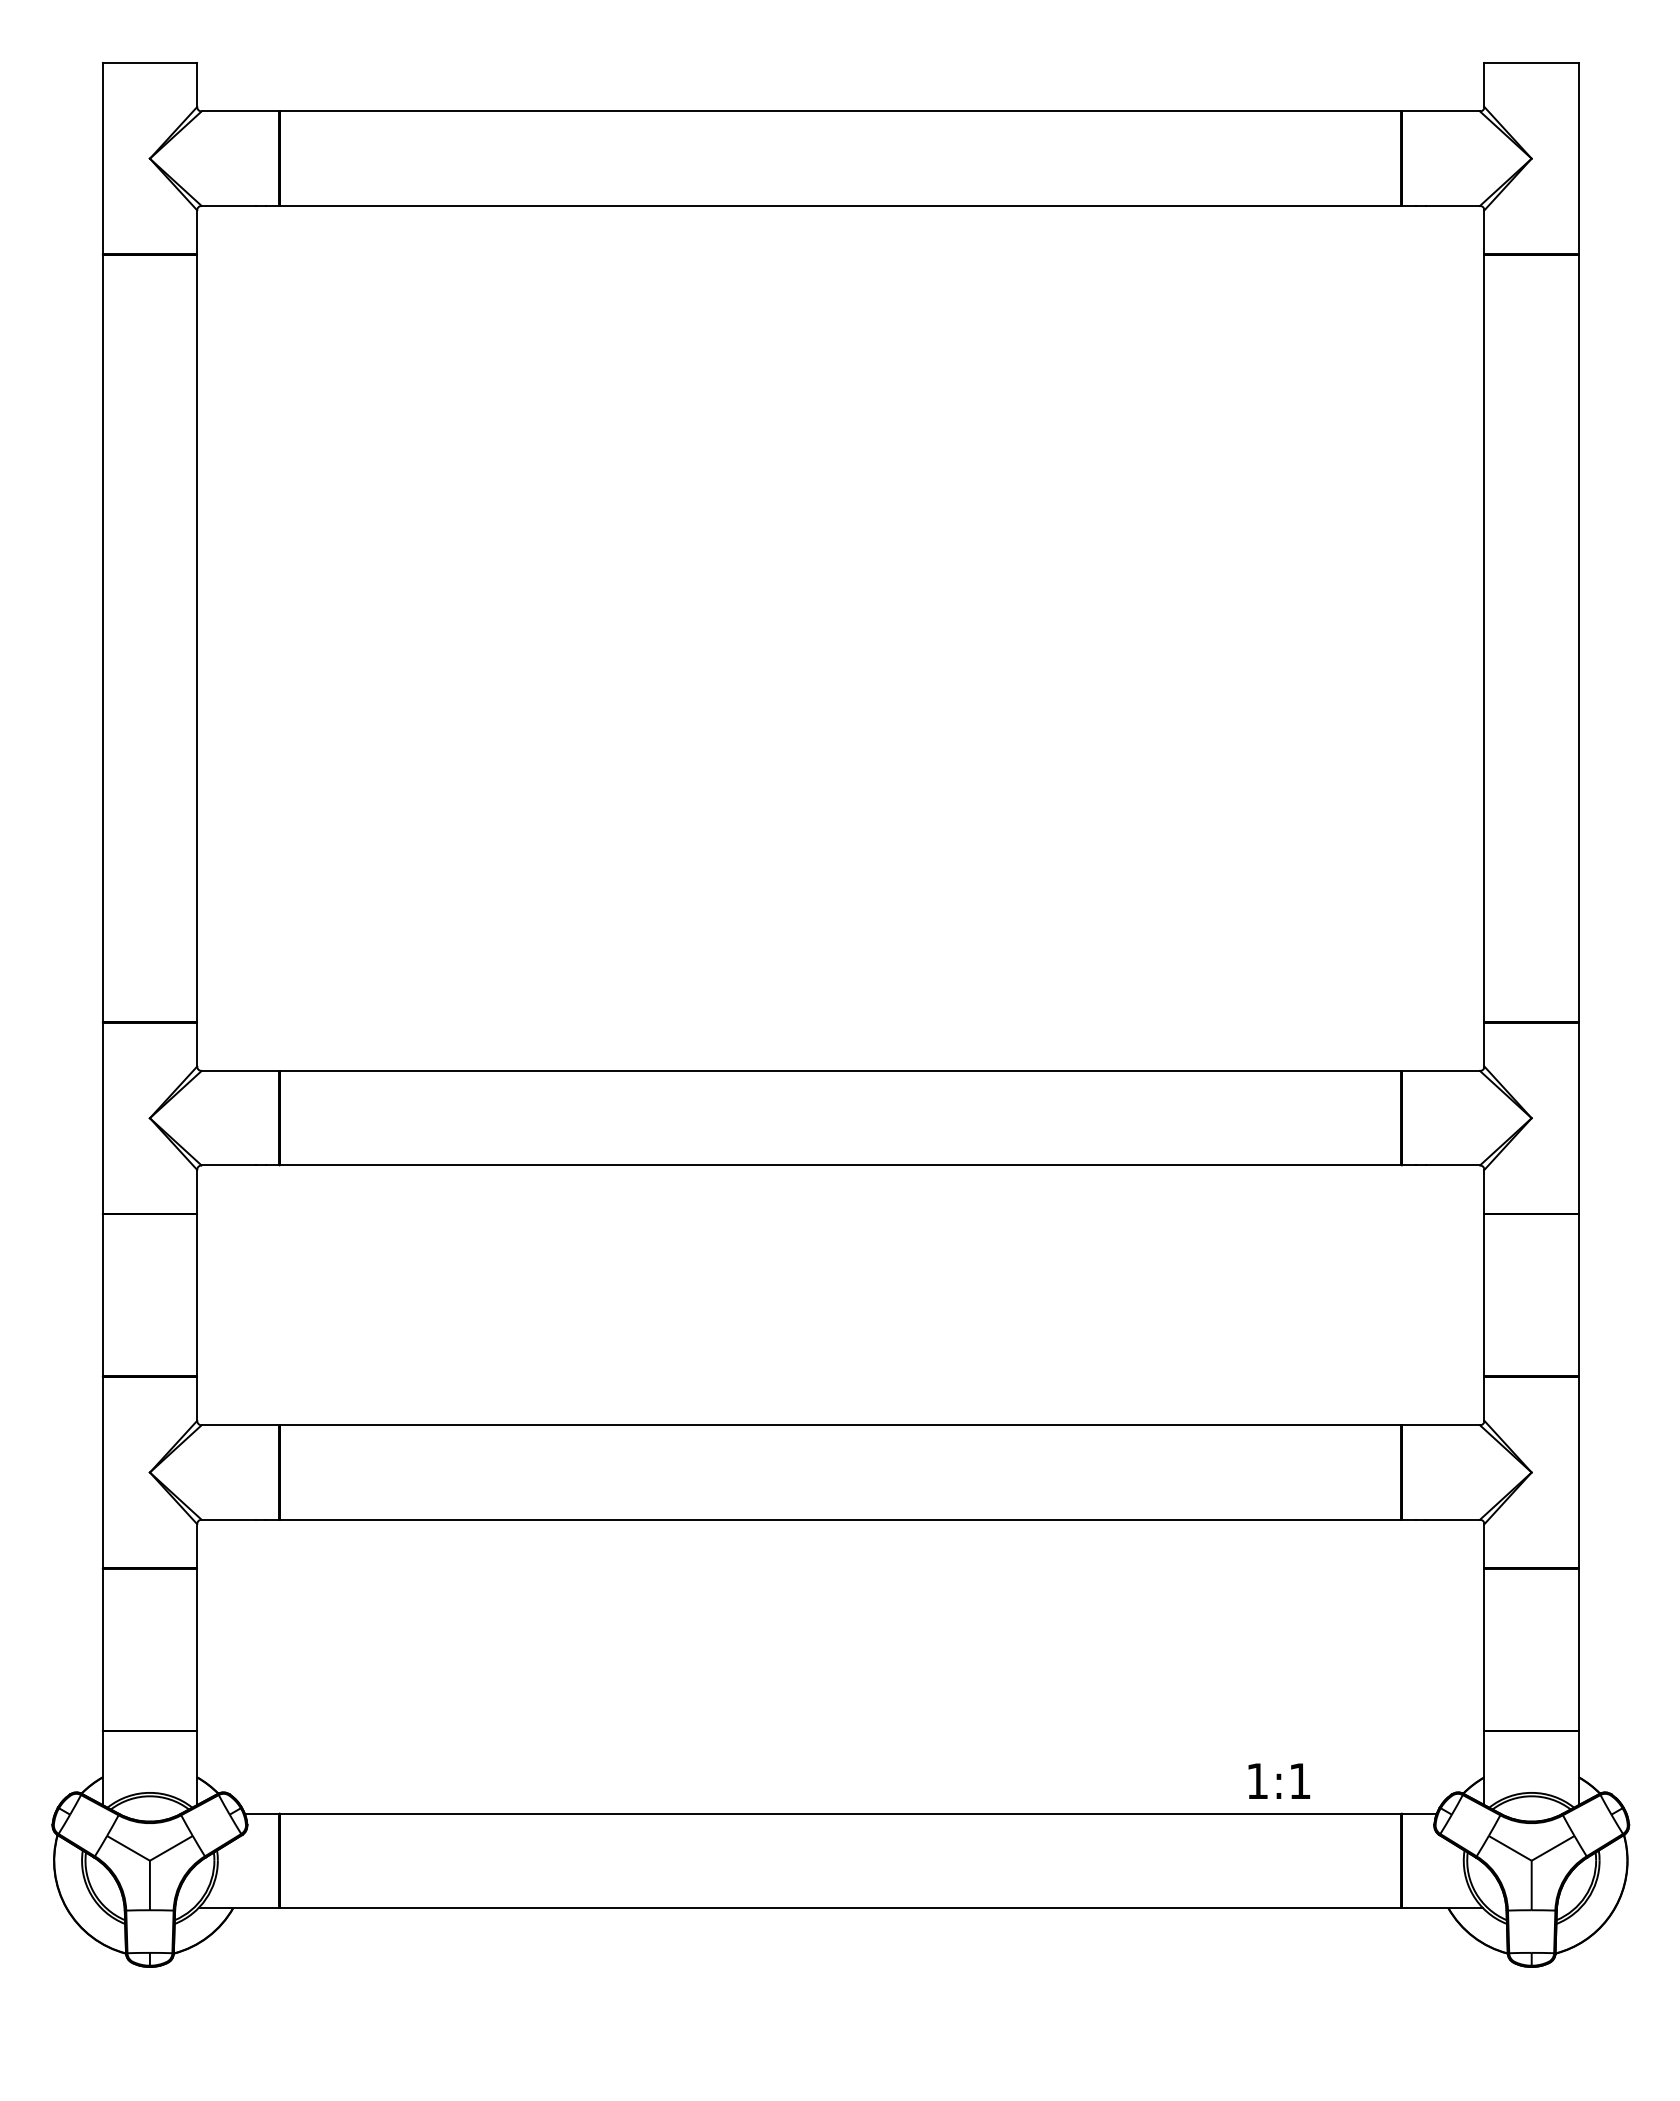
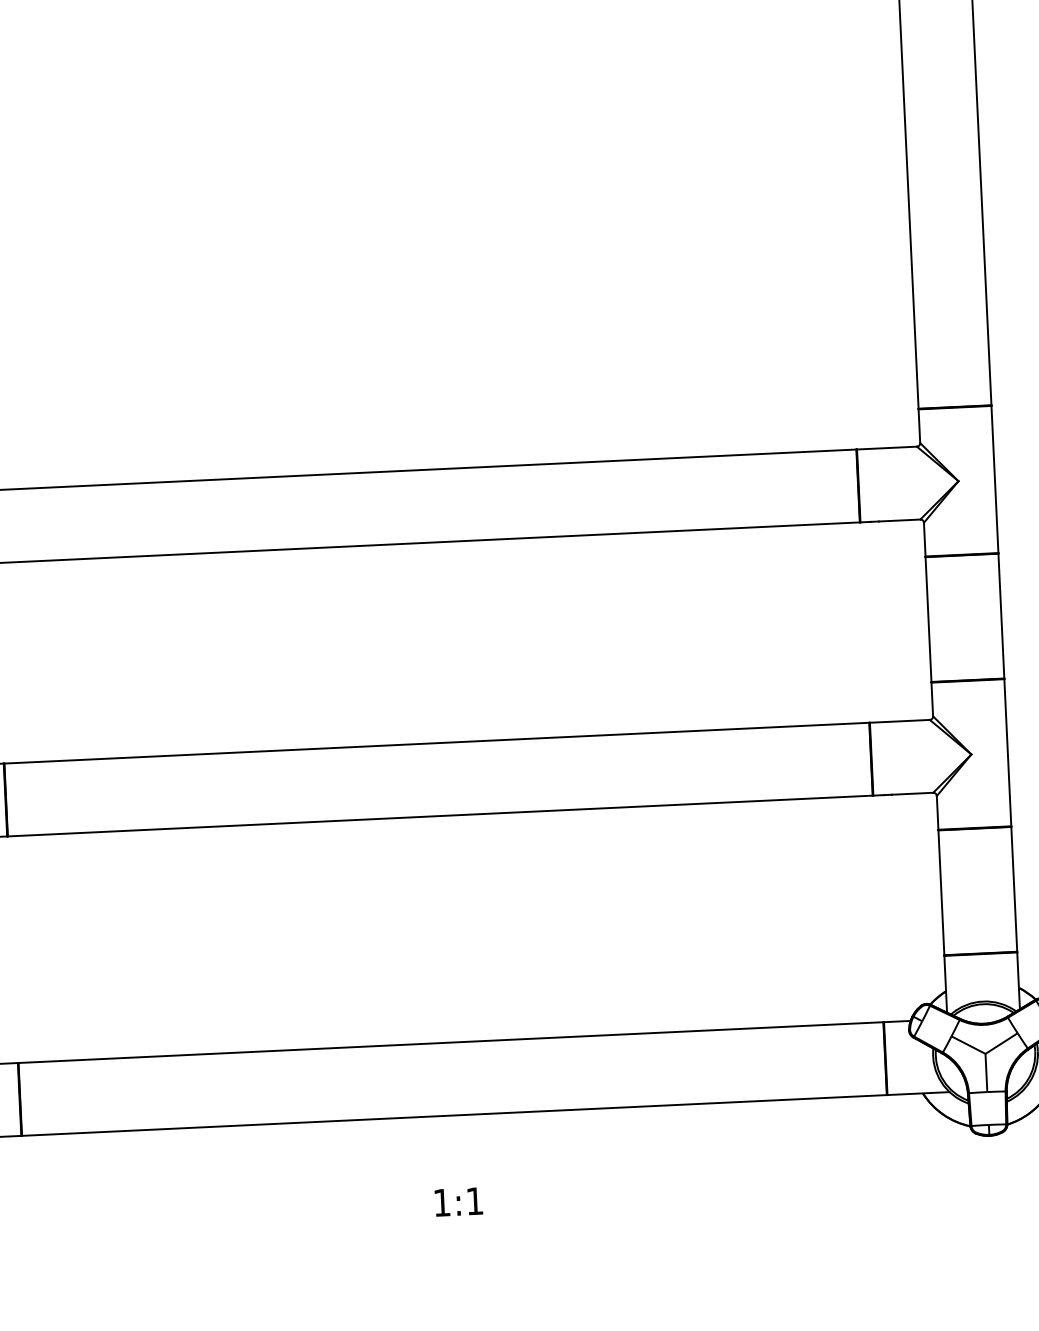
text: (1279, 1780) -> (458, 1201), moved

